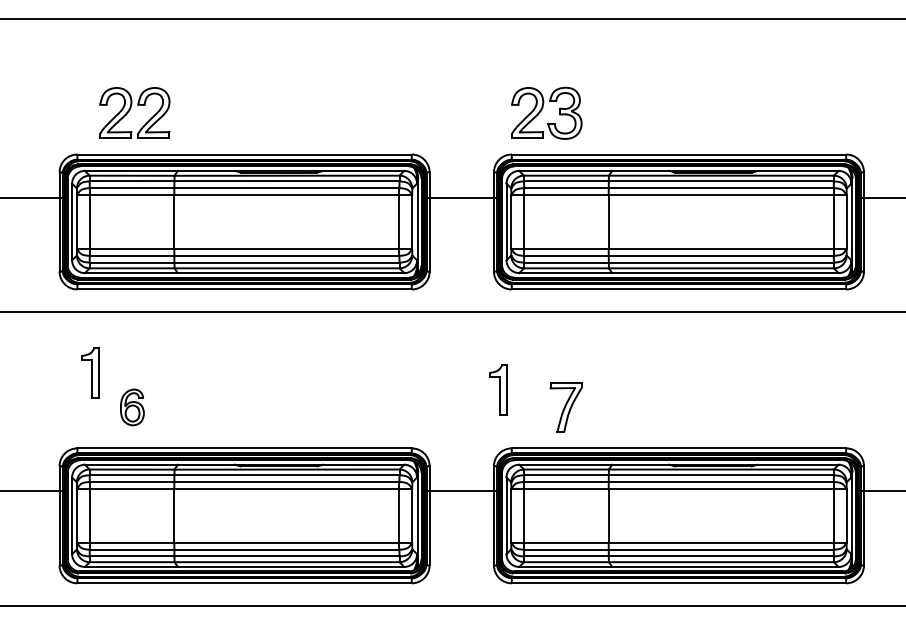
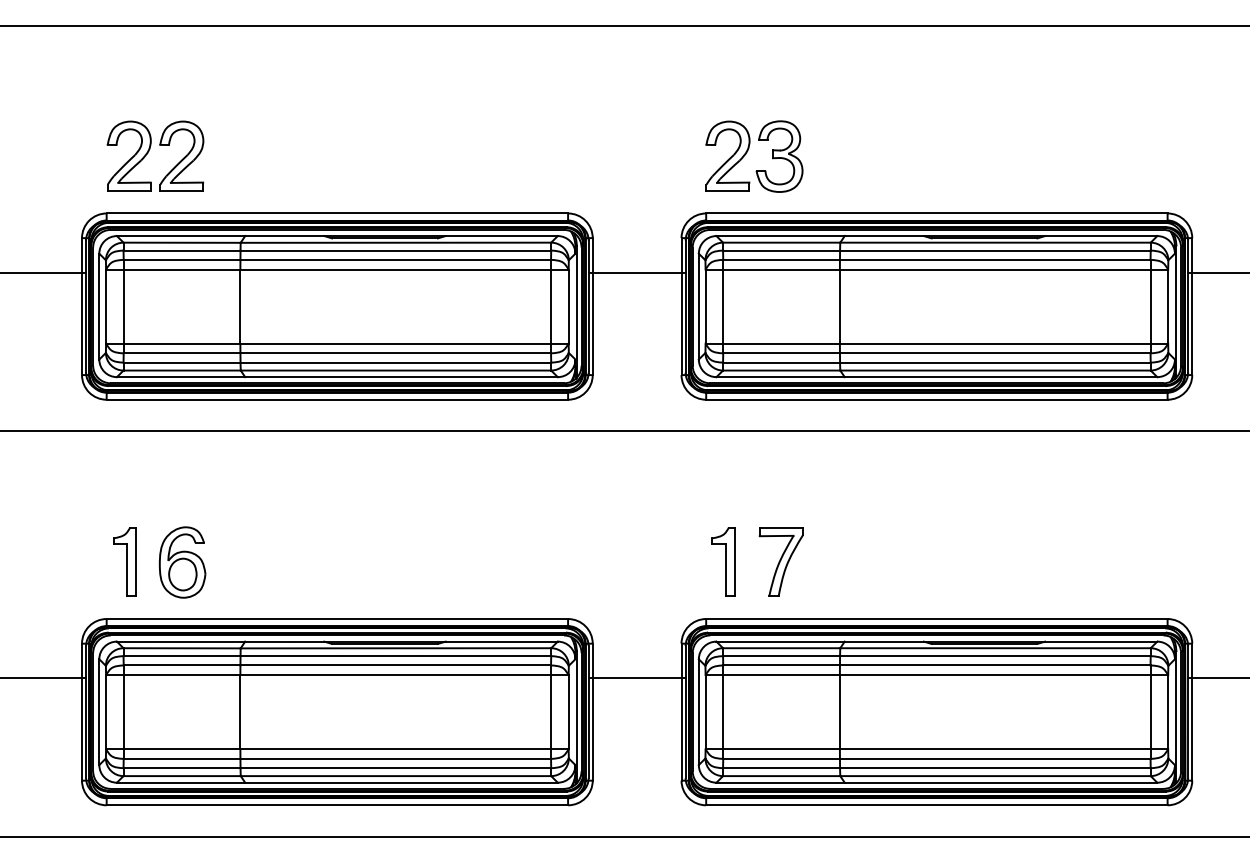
part: (134, 112) -> (155, 155), moved
part: (90, 372) -> (124, 561), moved
part: (498, 389) -> (723, 561), moved
part: (132, 407) -> (182, 562), size x1.43

